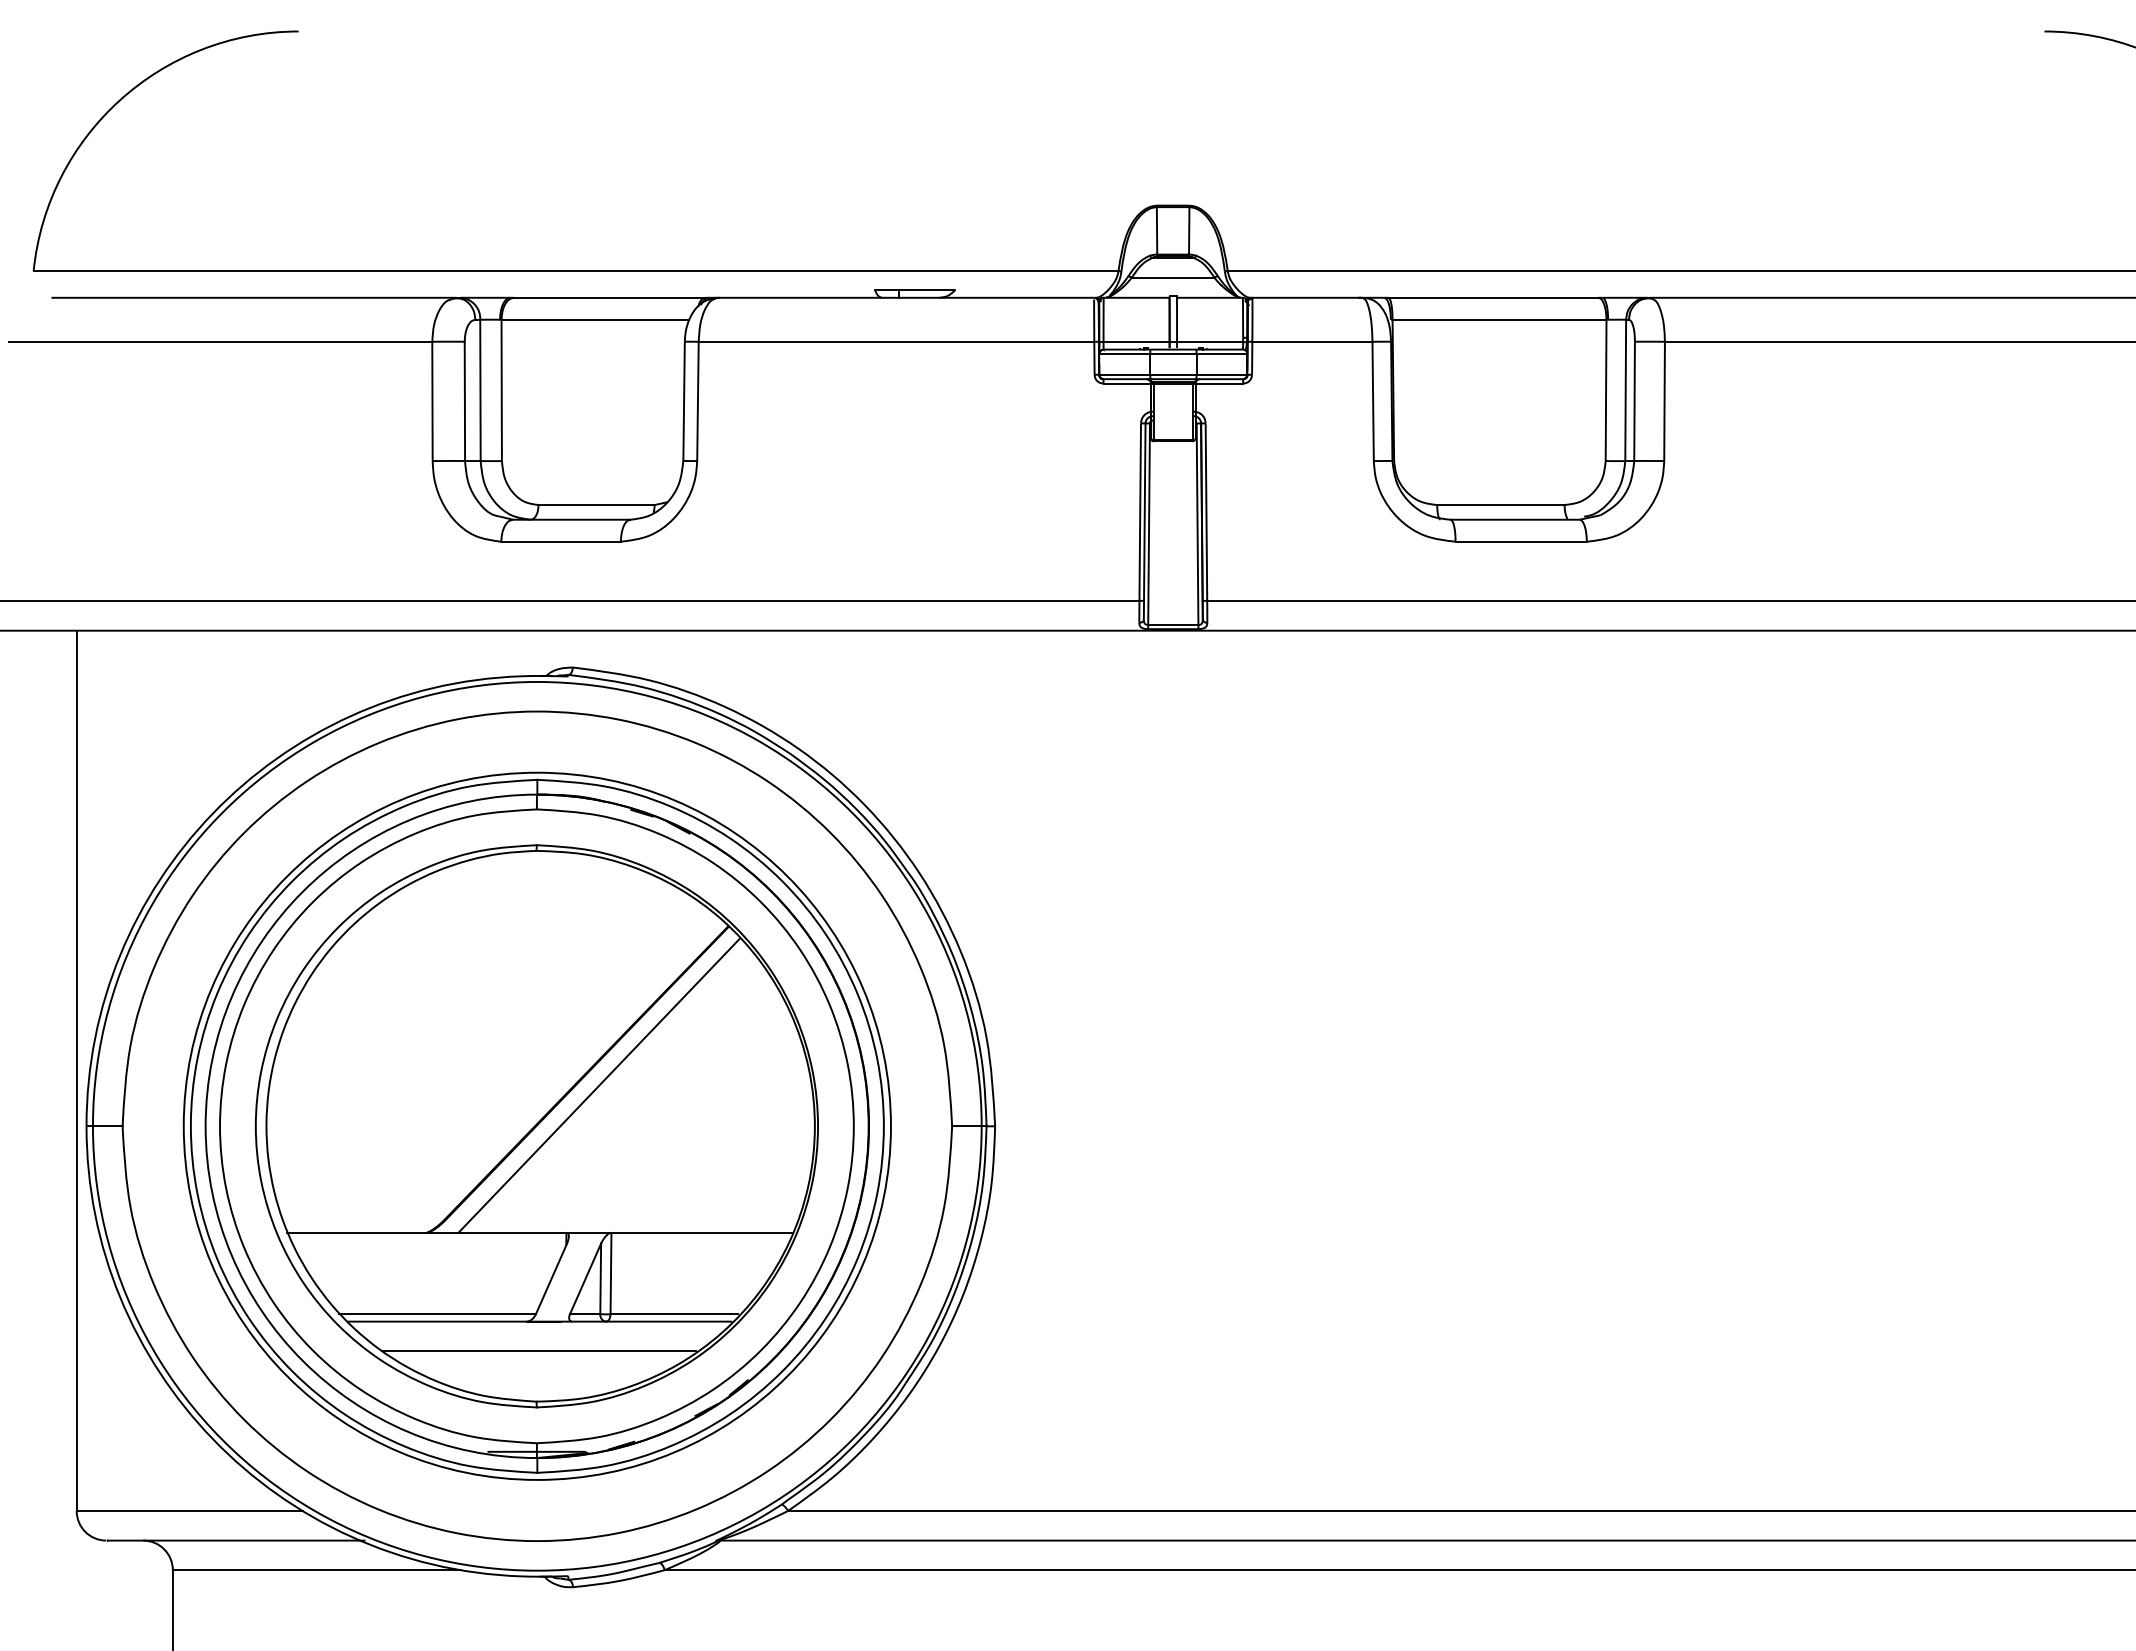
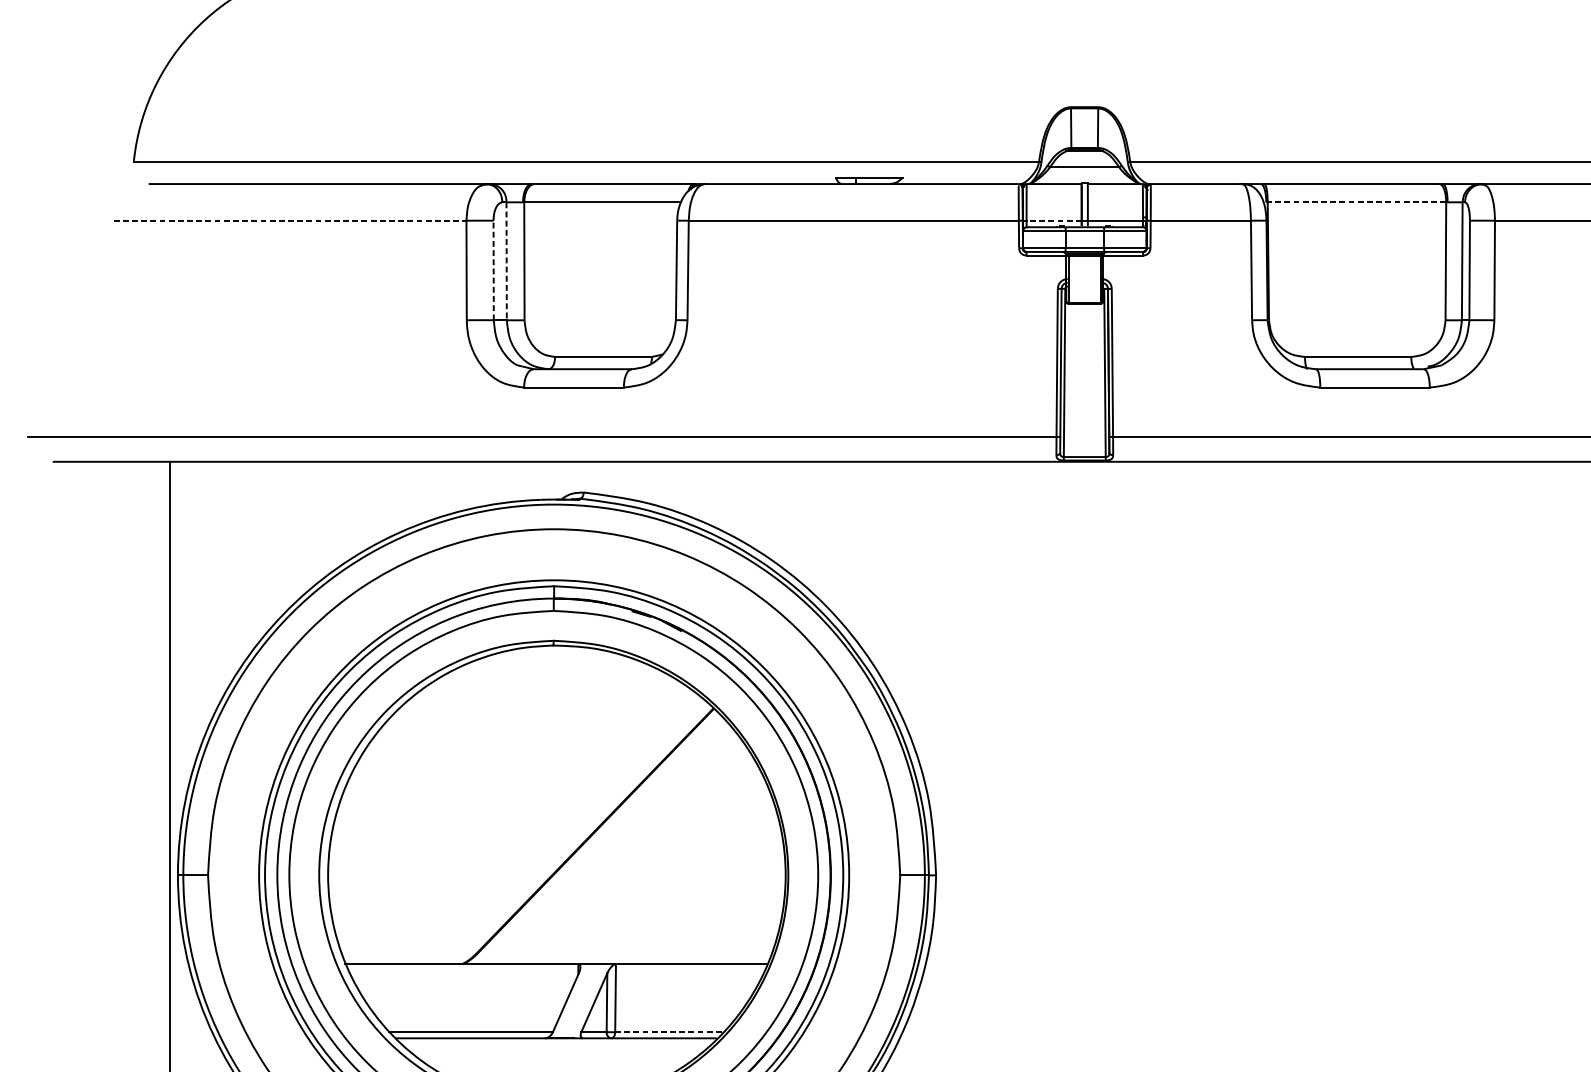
line: (1499, 319) -> (1356, 202), solid -> dashed
line: (221, 341) -> (290, 220), solid -> dashed
line: (1136, 342) -> (1054, 221), solid -> dashed
line: (480, 390) -> (506, 261), solid -> dashed
line: (464, 401) -> (493, 270), solid -> dashed
line: (598, 1085) -> (605, 841), removed
line: (674, 1314) -> (668, 1032), solid -> dashed
line: (538, 1351) -> (555, 1063), removed

